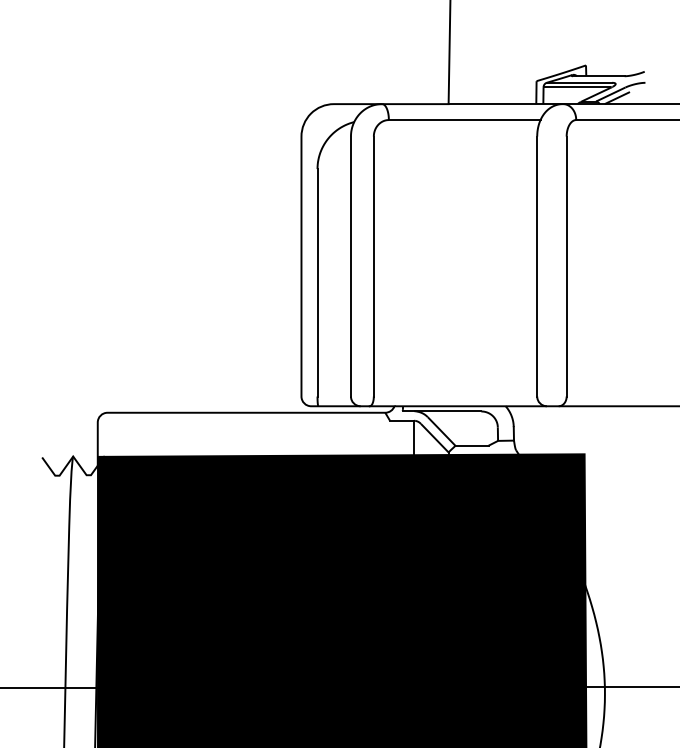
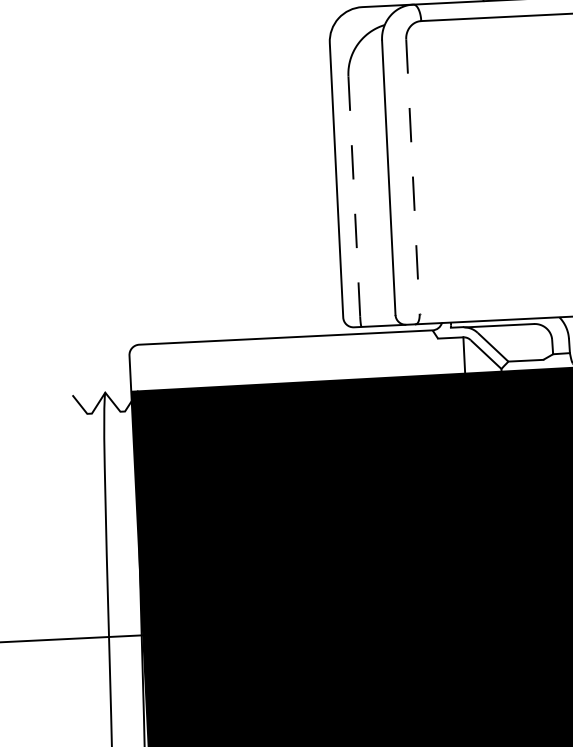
line: (373, 266) -> (412, 176), solid -> dashed
line: (317, 282) -> (354, 196), solid -> dashed

